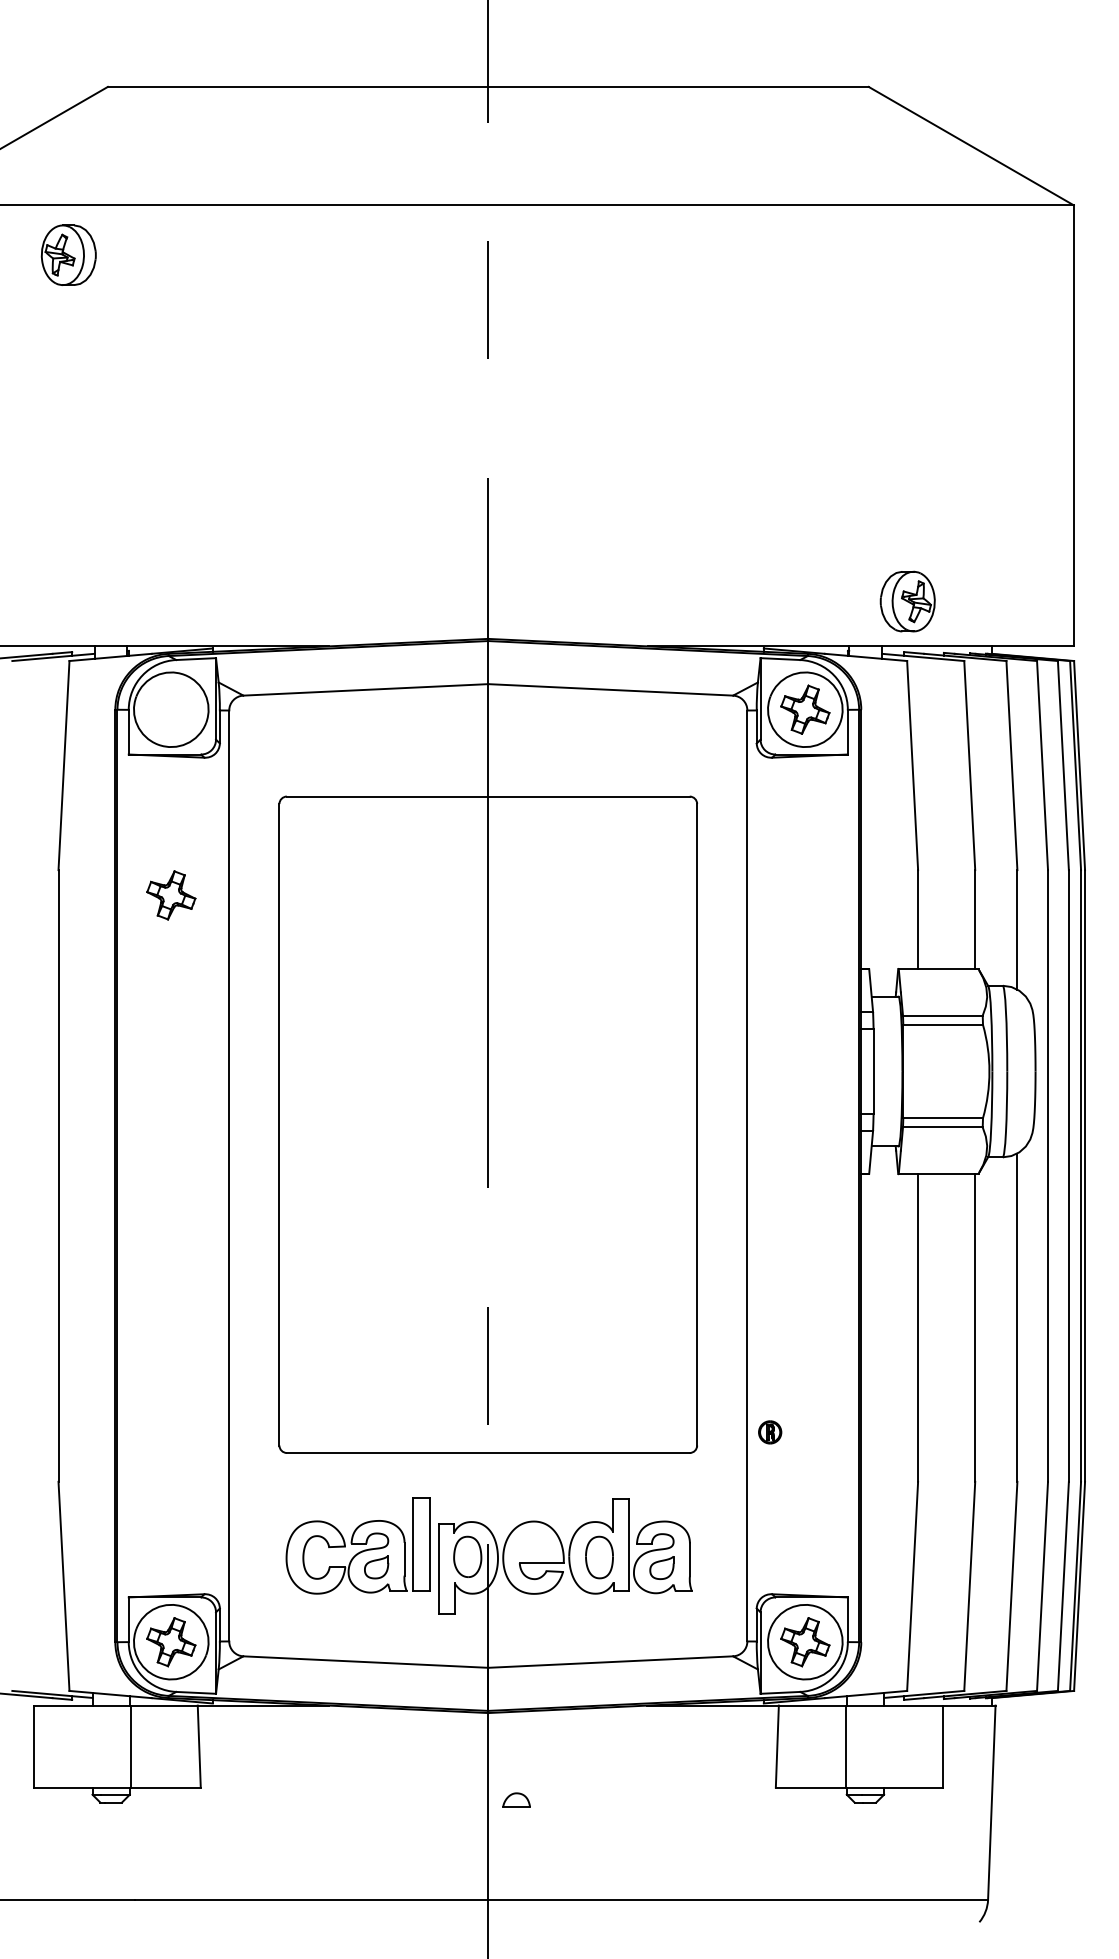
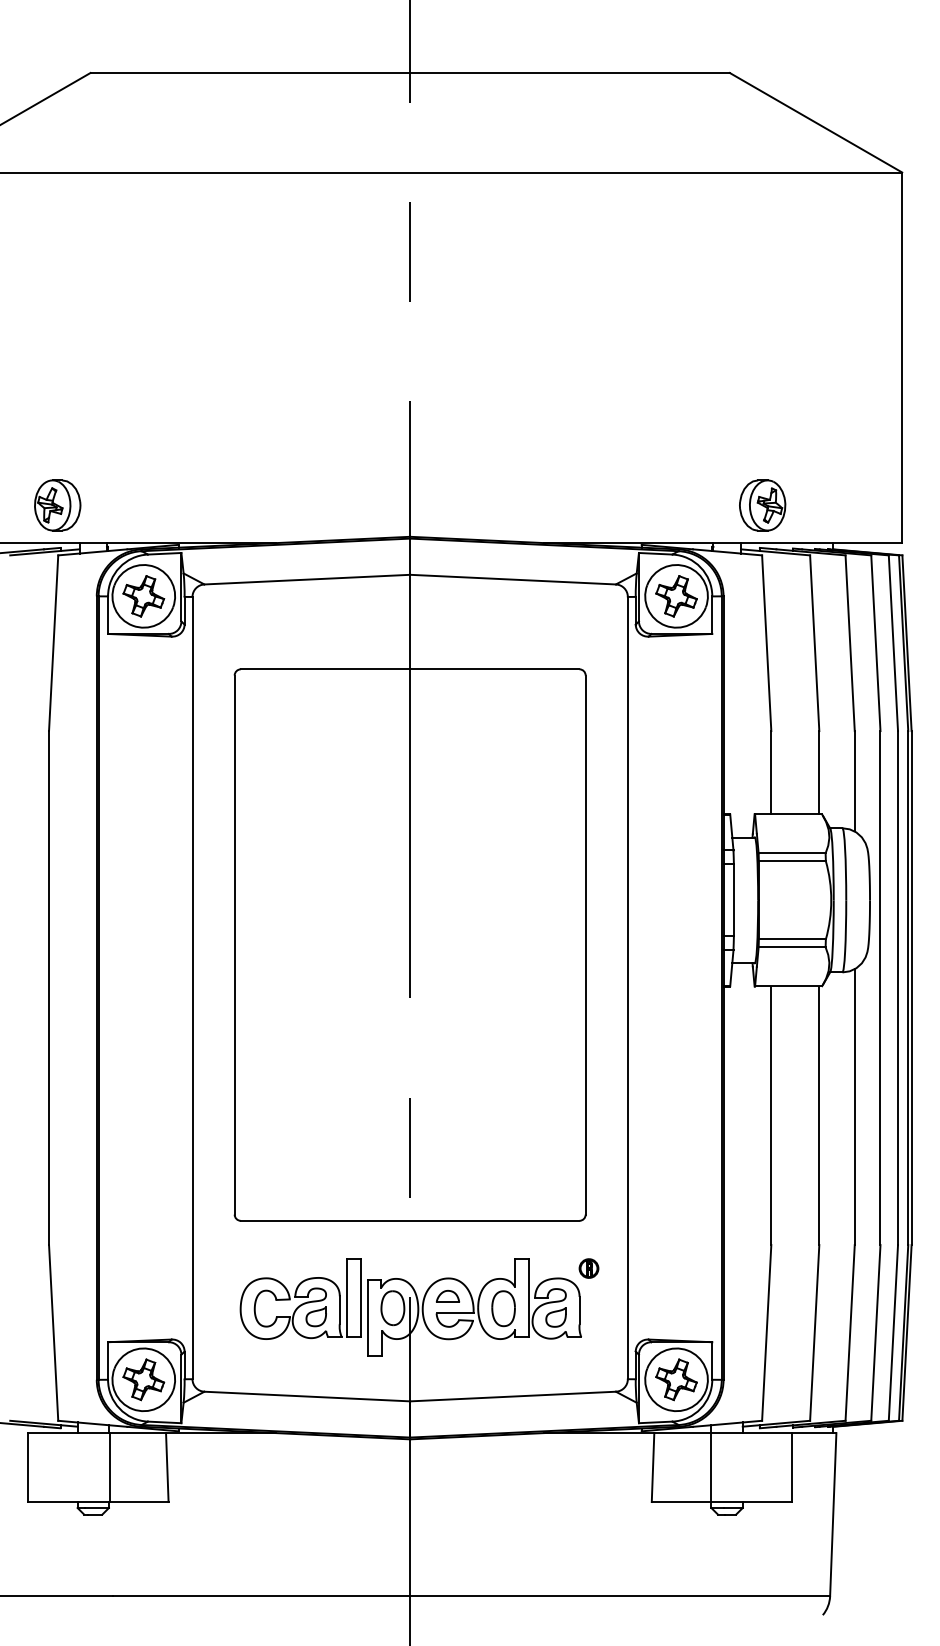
part: (68, 255) -> (57, 505), moved
part: (170, 895) -> (143, 596), moved
part: (769, 1432) -> (588, 1268), moved
part: (516, 1800) -> (447, 1296), moved

